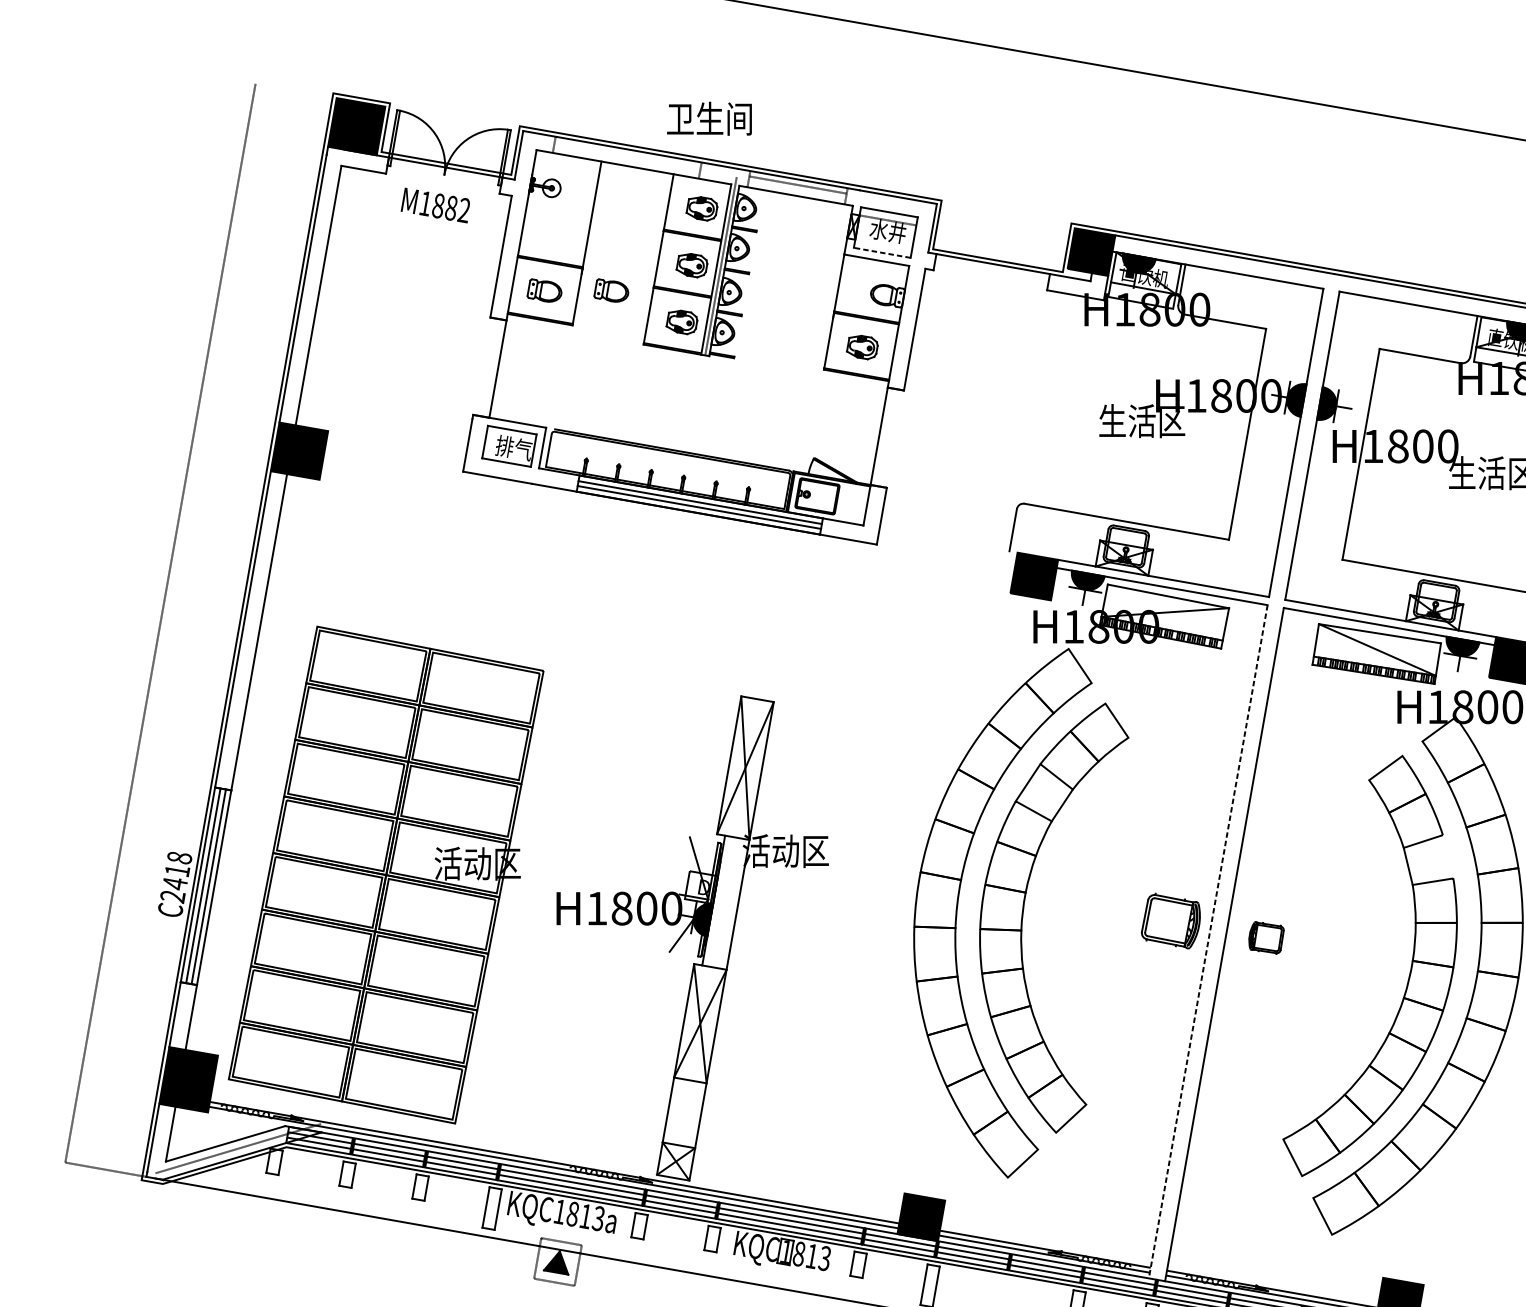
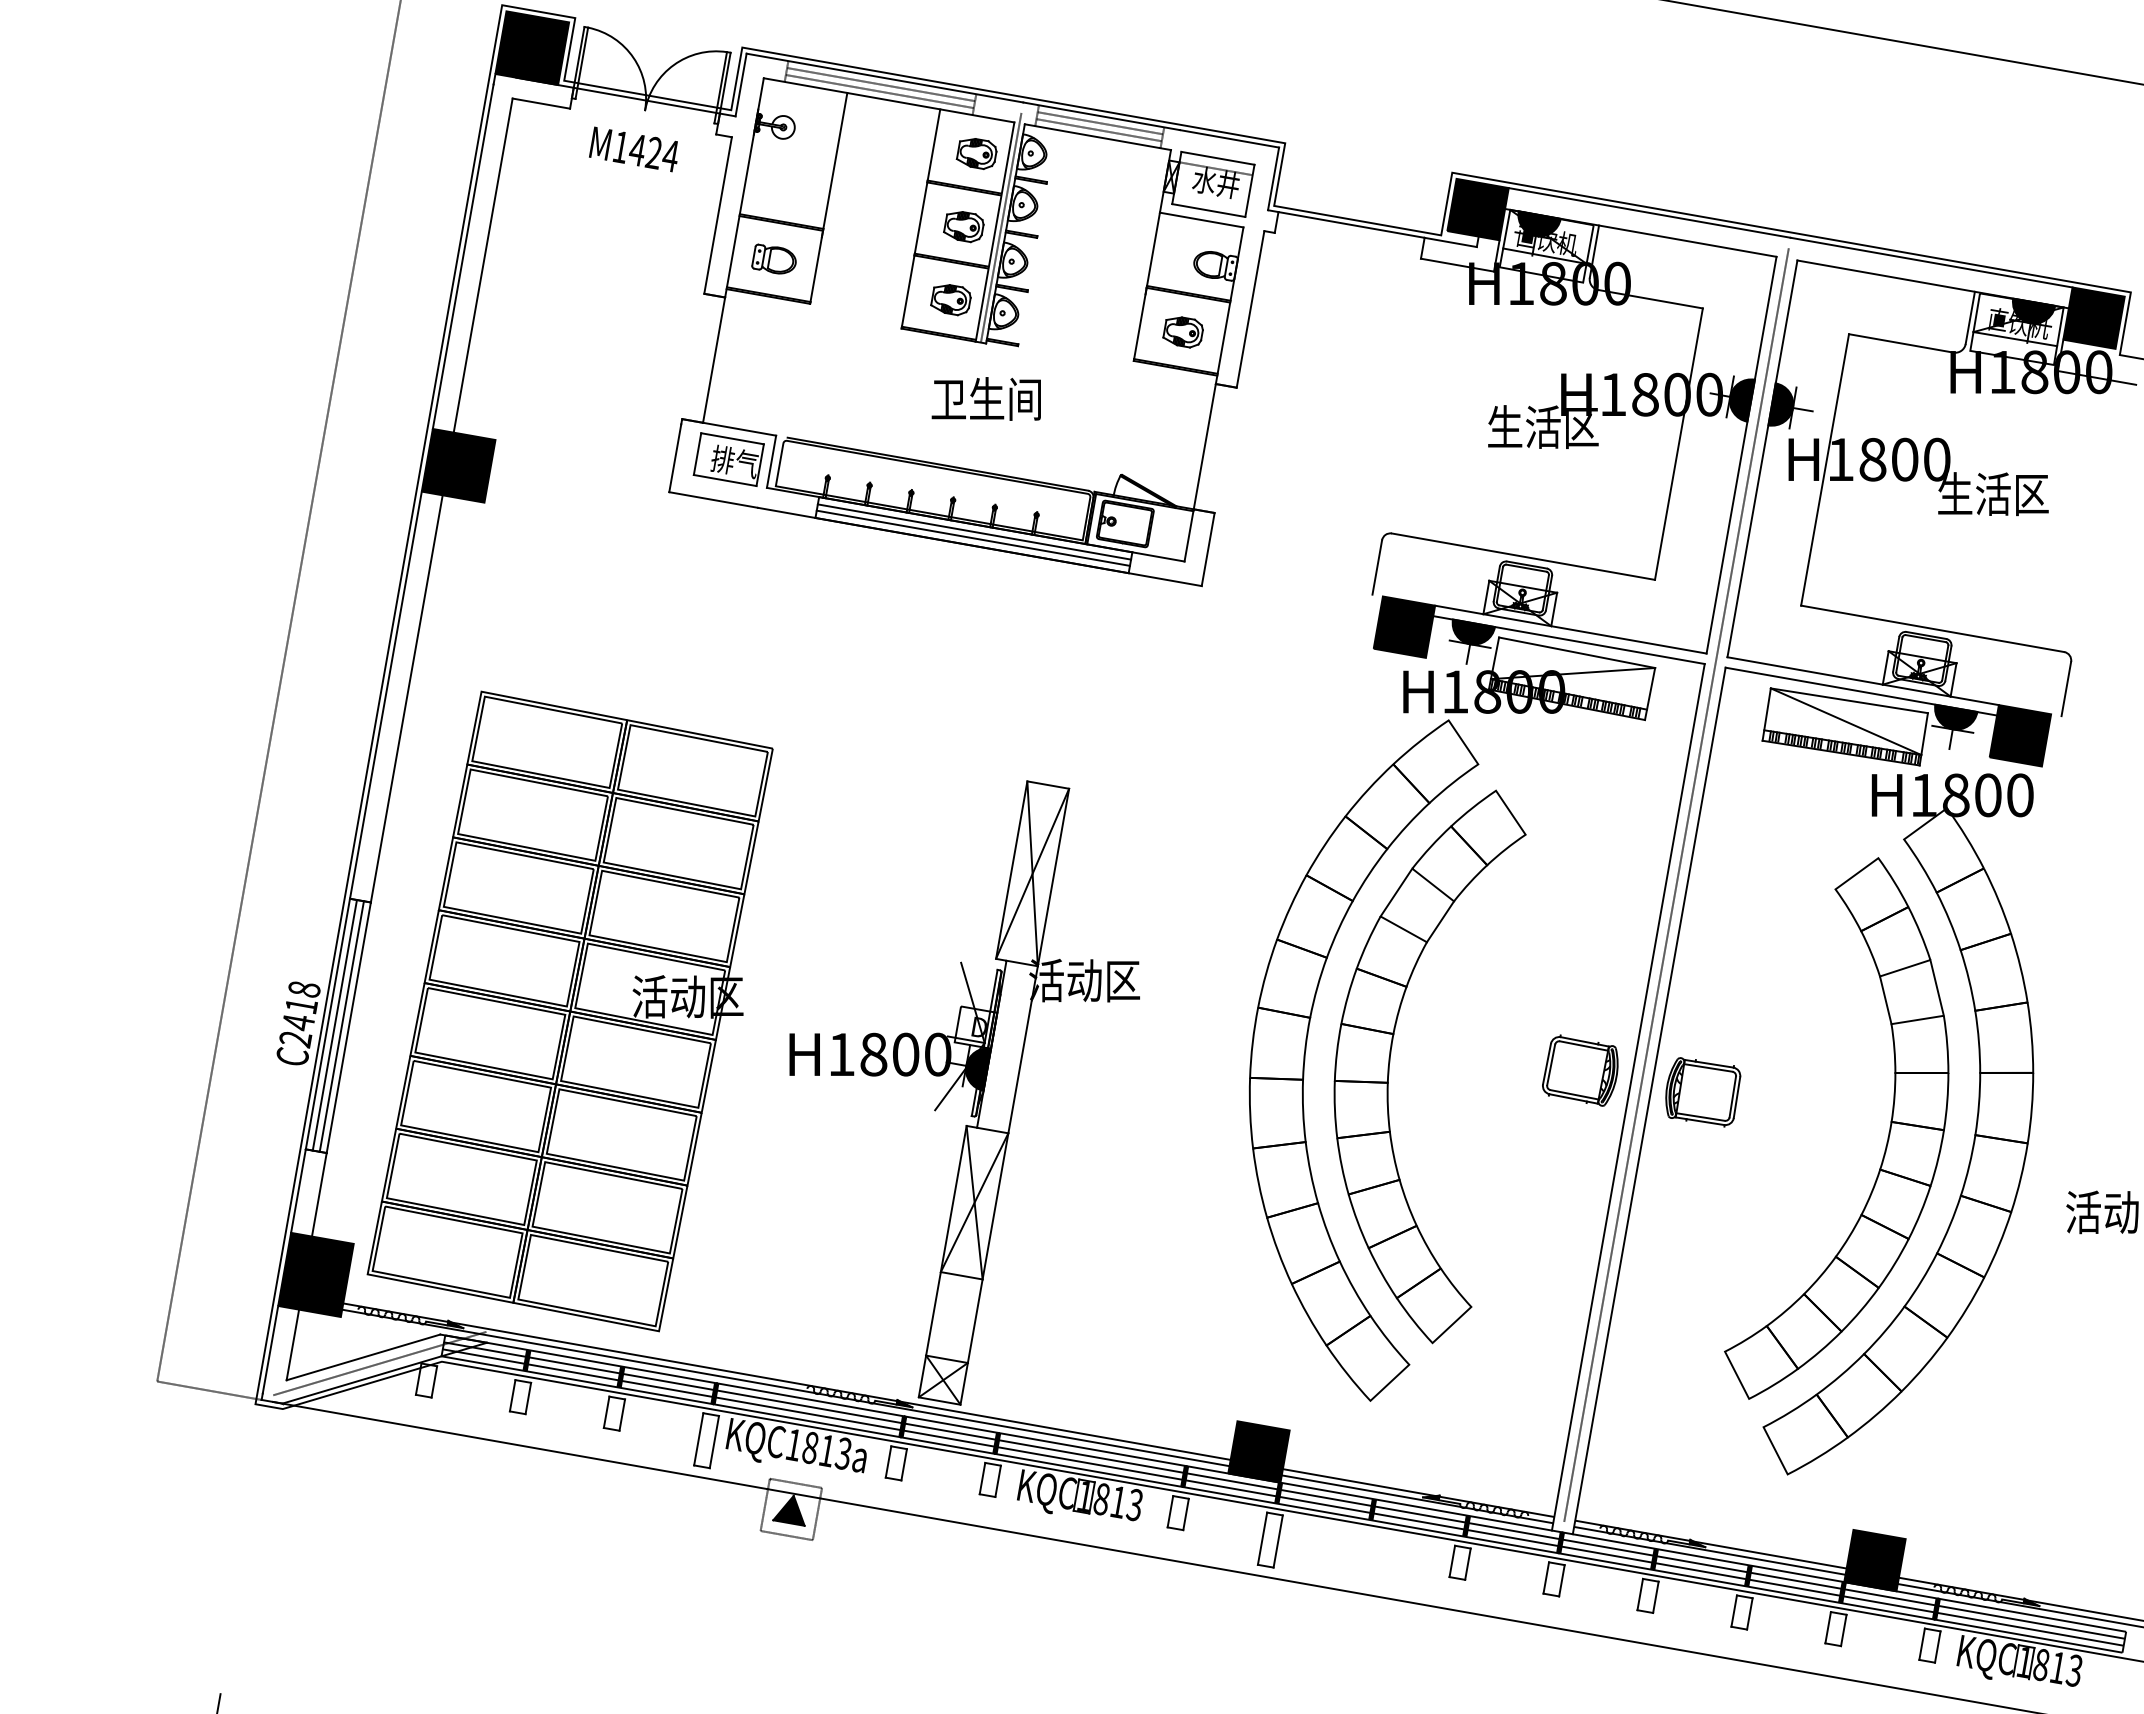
text: (708, 118) -> (985, 398), moved
line: (628, 154) -> (881, 84), added
line: (626, 160) -> (879, 91), added
line: (796, 190) -> (1098, 130), added
text: (450, 208) -> (653, 153), M1882 -> M1424
line: (882, 252) -> (1208, 210), dashed -> solid
part: (610, 290) -> (859, 258), removed
line: (1245, 776) -> (1676, 884), added
line: (1447, 856) -> (1936, 987), added
part: (1266, 938) -> (1703, 1092), size x1.67
line: (1208, 941) -> (1628, 1097), dashed -> solid

